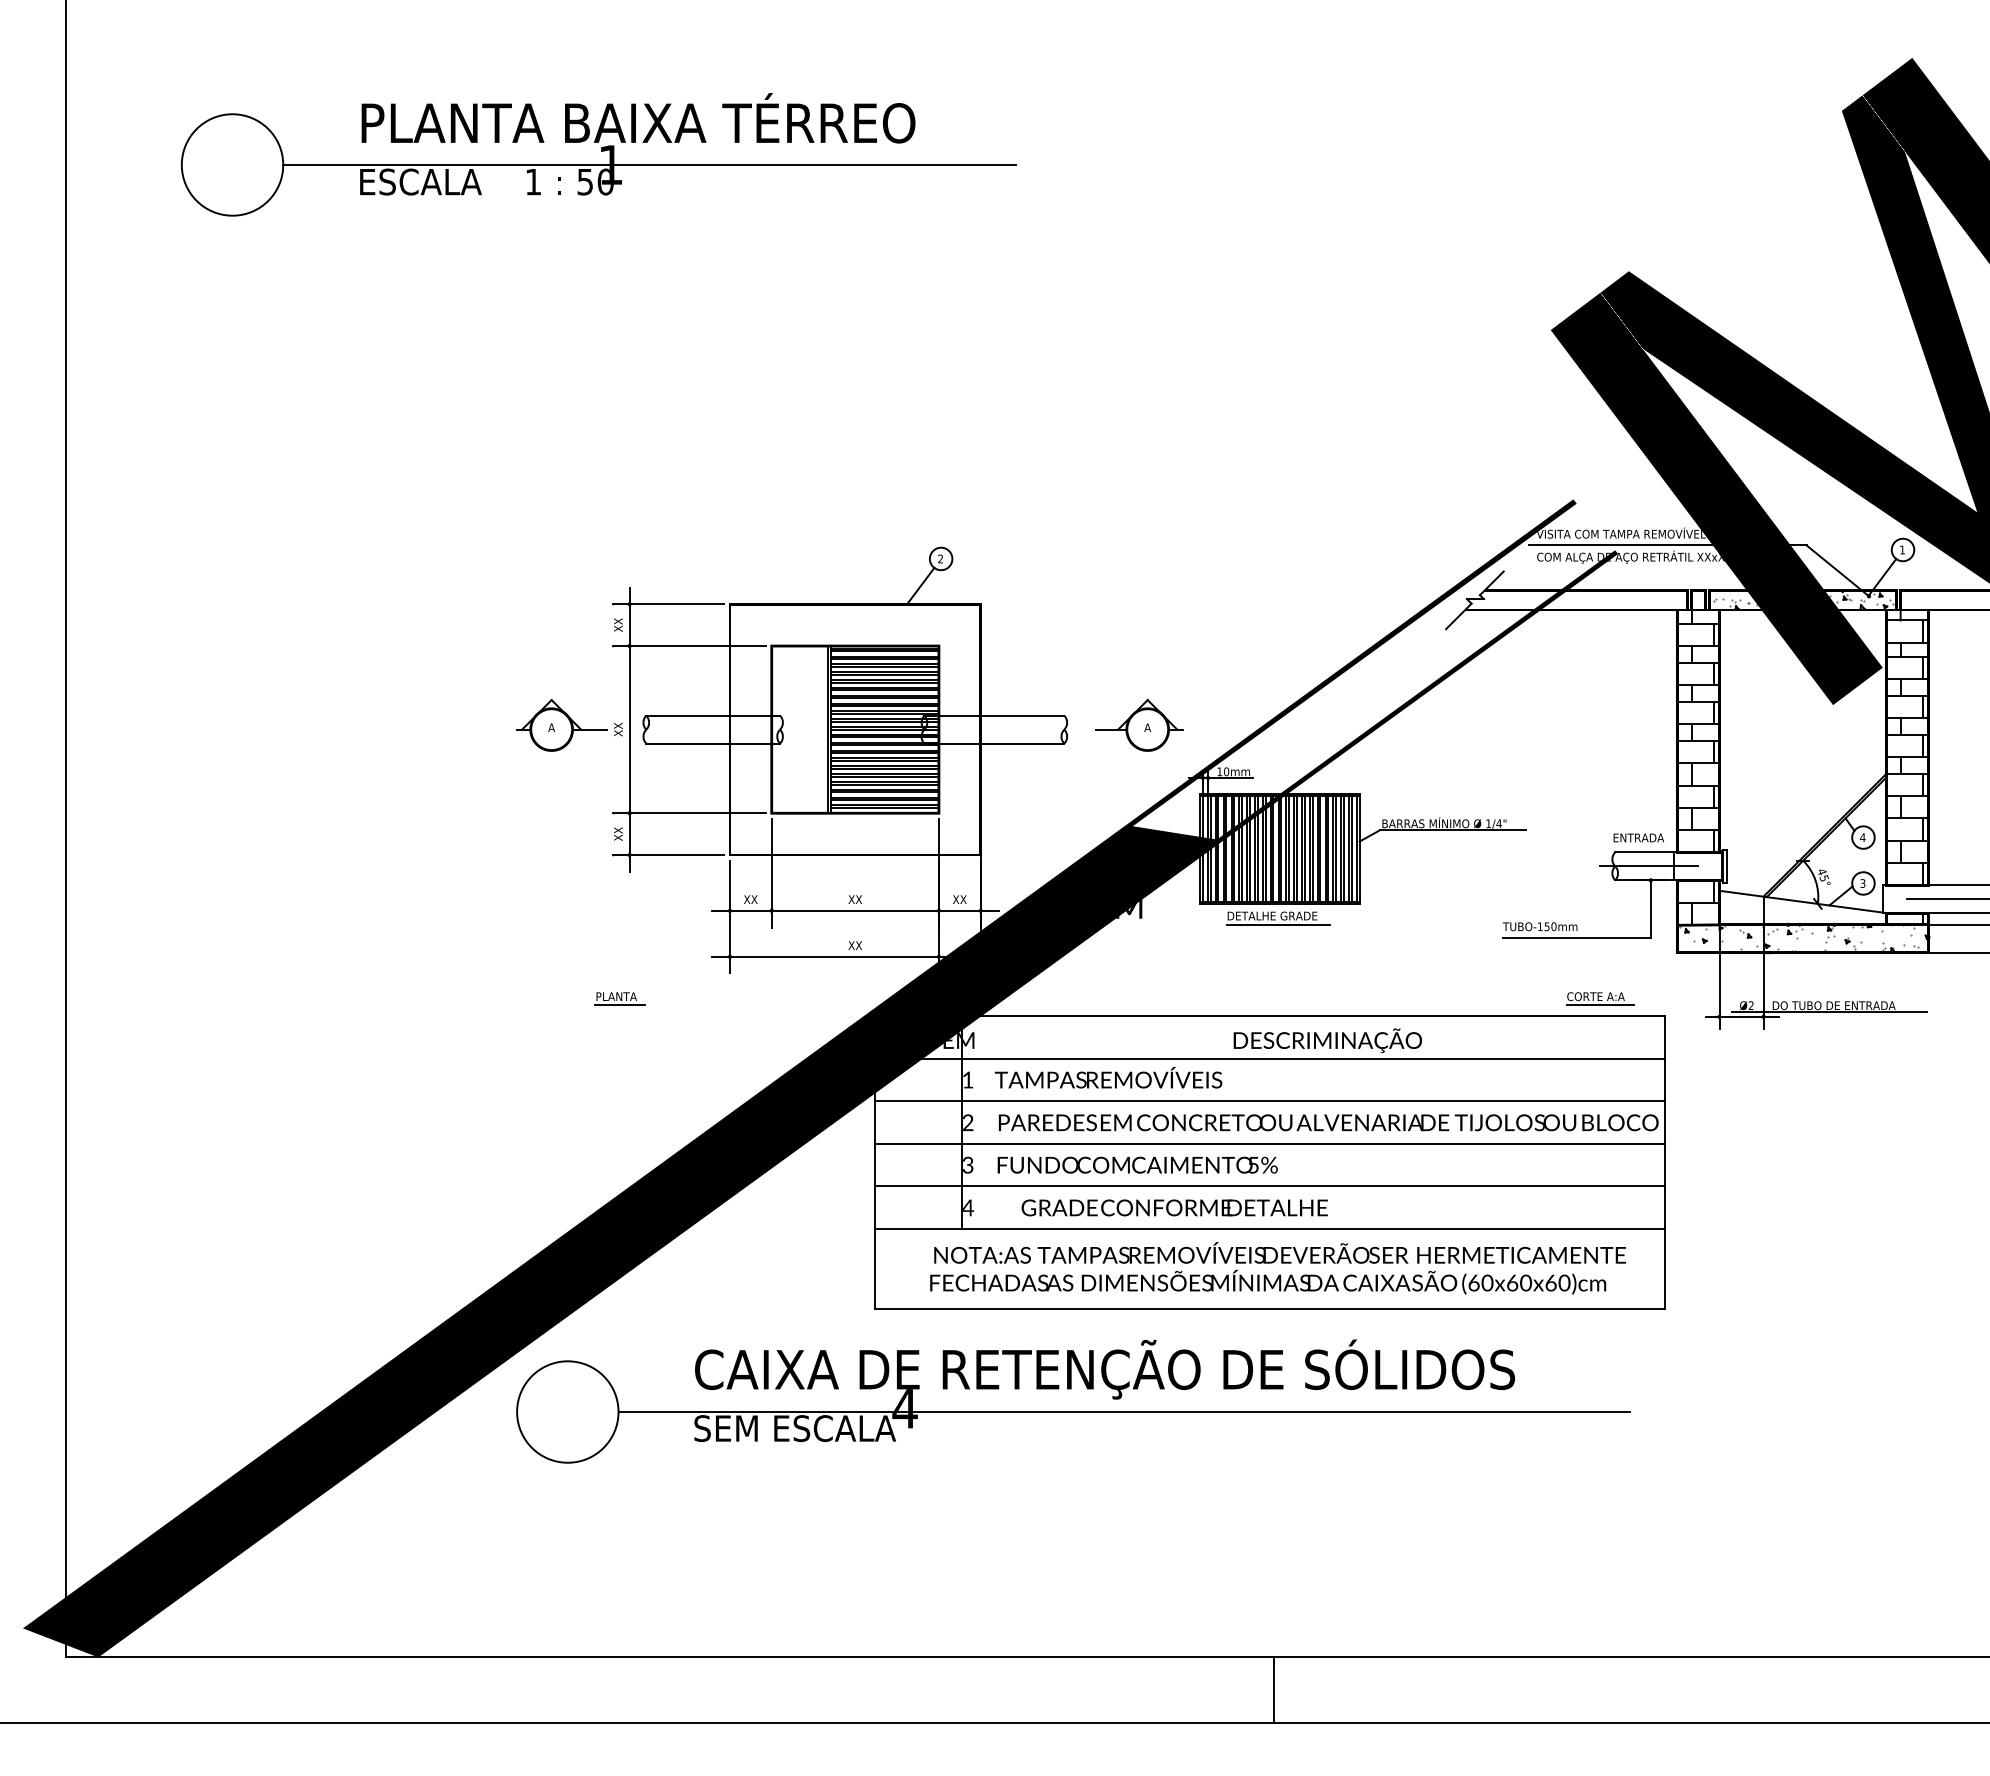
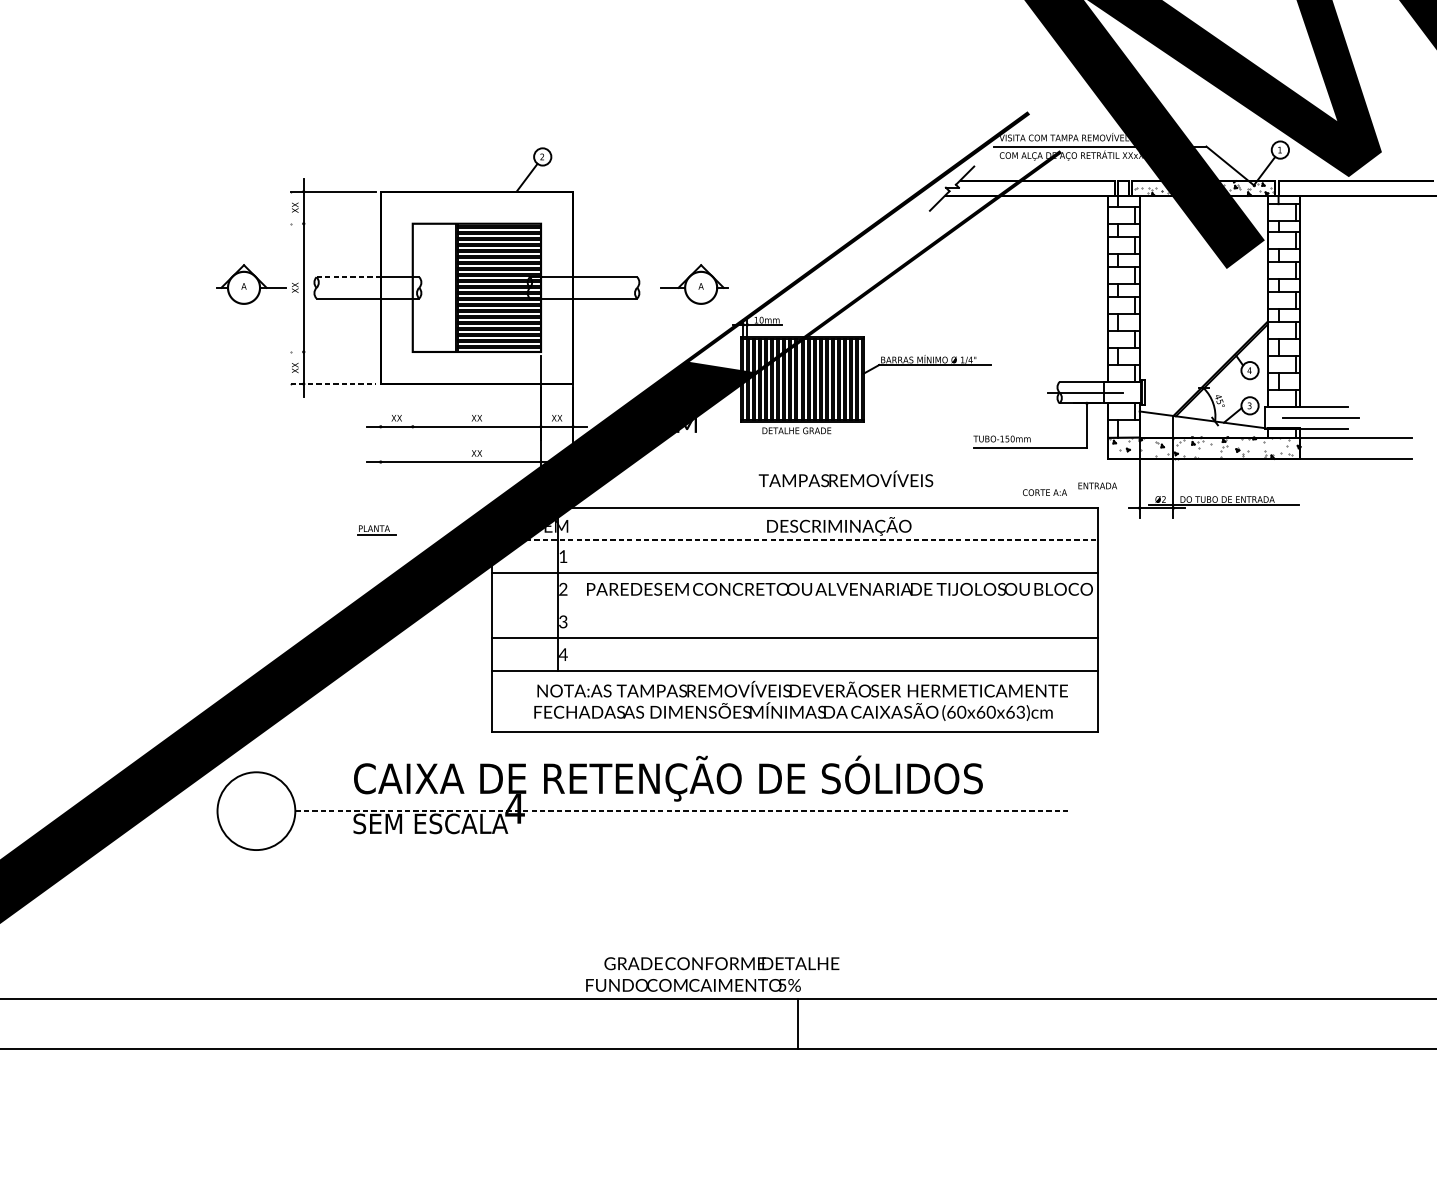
line: (689, 646) -> (349, 224), removed
line: (688, 715) -> (348, 277), solid -> dashed
line: (689, 813) -> (349, 352), removed
text: (1638, 837) -> (1097, 485), moved
line: (668, 855) -> (333, 384), solid -> dashed
line: (771, 872) -> (412, 397), removed
line: (729, 916) -> (380, 431), removed
line: (1277, 924) -> (800, 437), removed
part: (619, 998) -> (376, 530), moved
line: (1600, 1005) -> (1048, 499), removed
line: (1270, 1058) -> (795, 540), solid -> dashed
text: (1108, 1077) -> (845, 478), moved
line: (1270, 1143) -> (795, 605), removed
text: (1137, 1164) -> (693, 984), moved
text: (1174, 1207) -> (721, 963), moved
text: (1564, 1282) -> (1020, 711), (60x60x60)cm -> (60x60x63)cm
line: (1124, 1412) -> (683, 811), solid -> dashed

